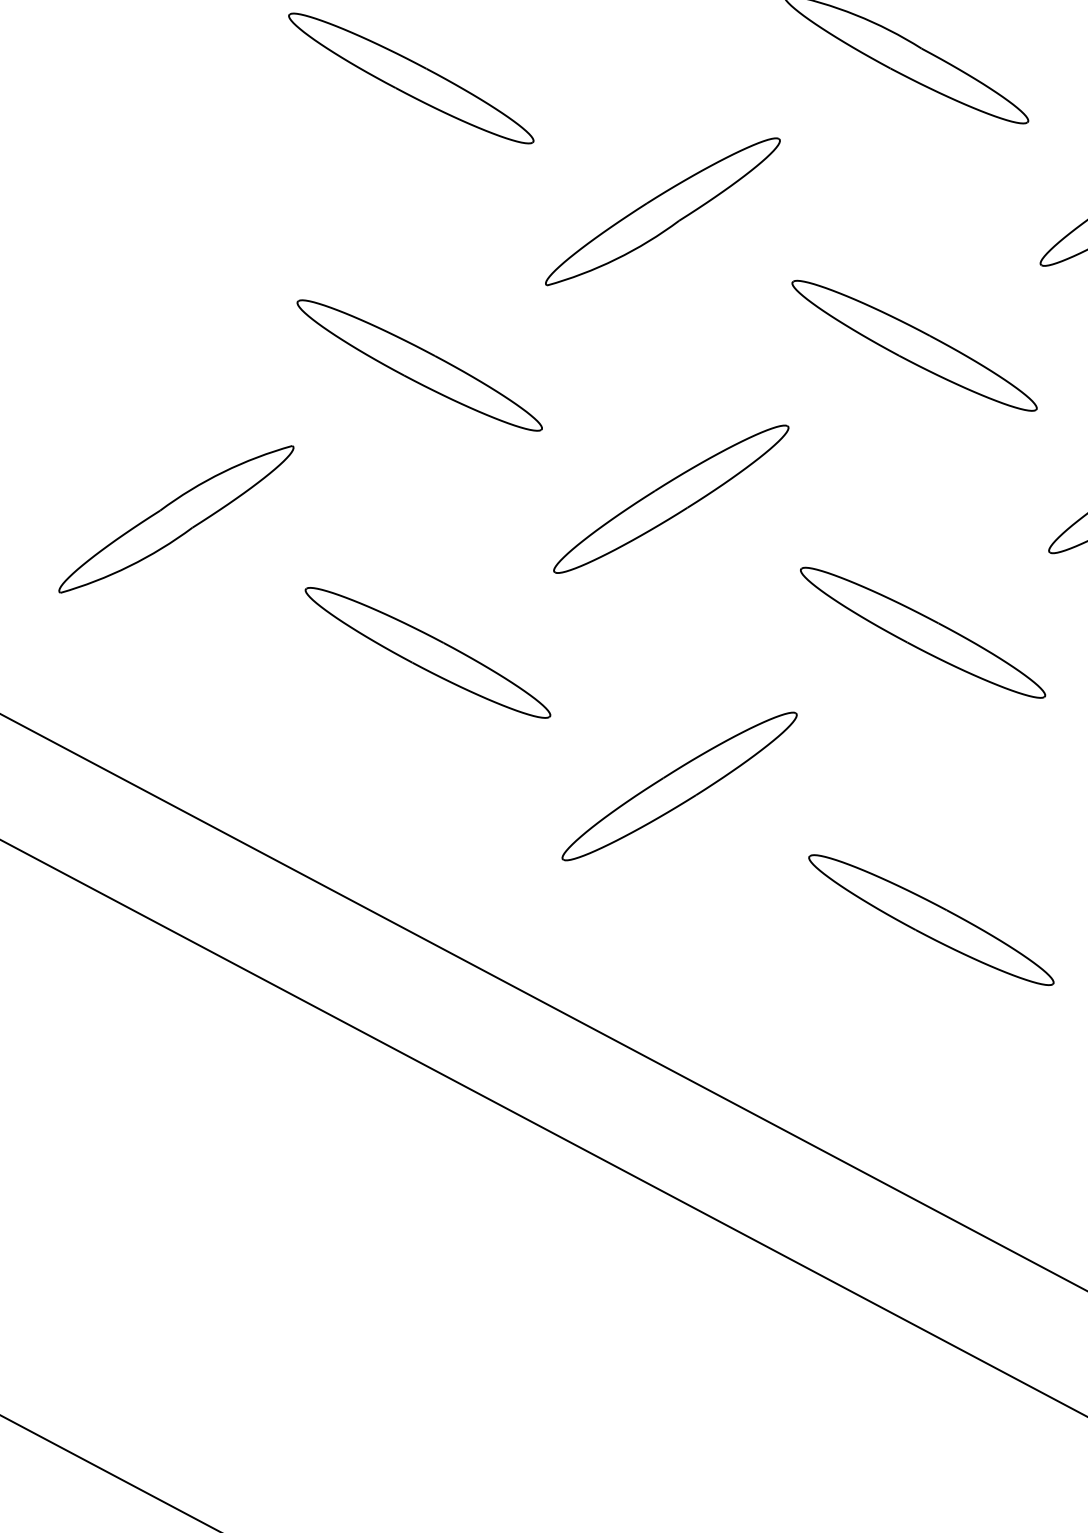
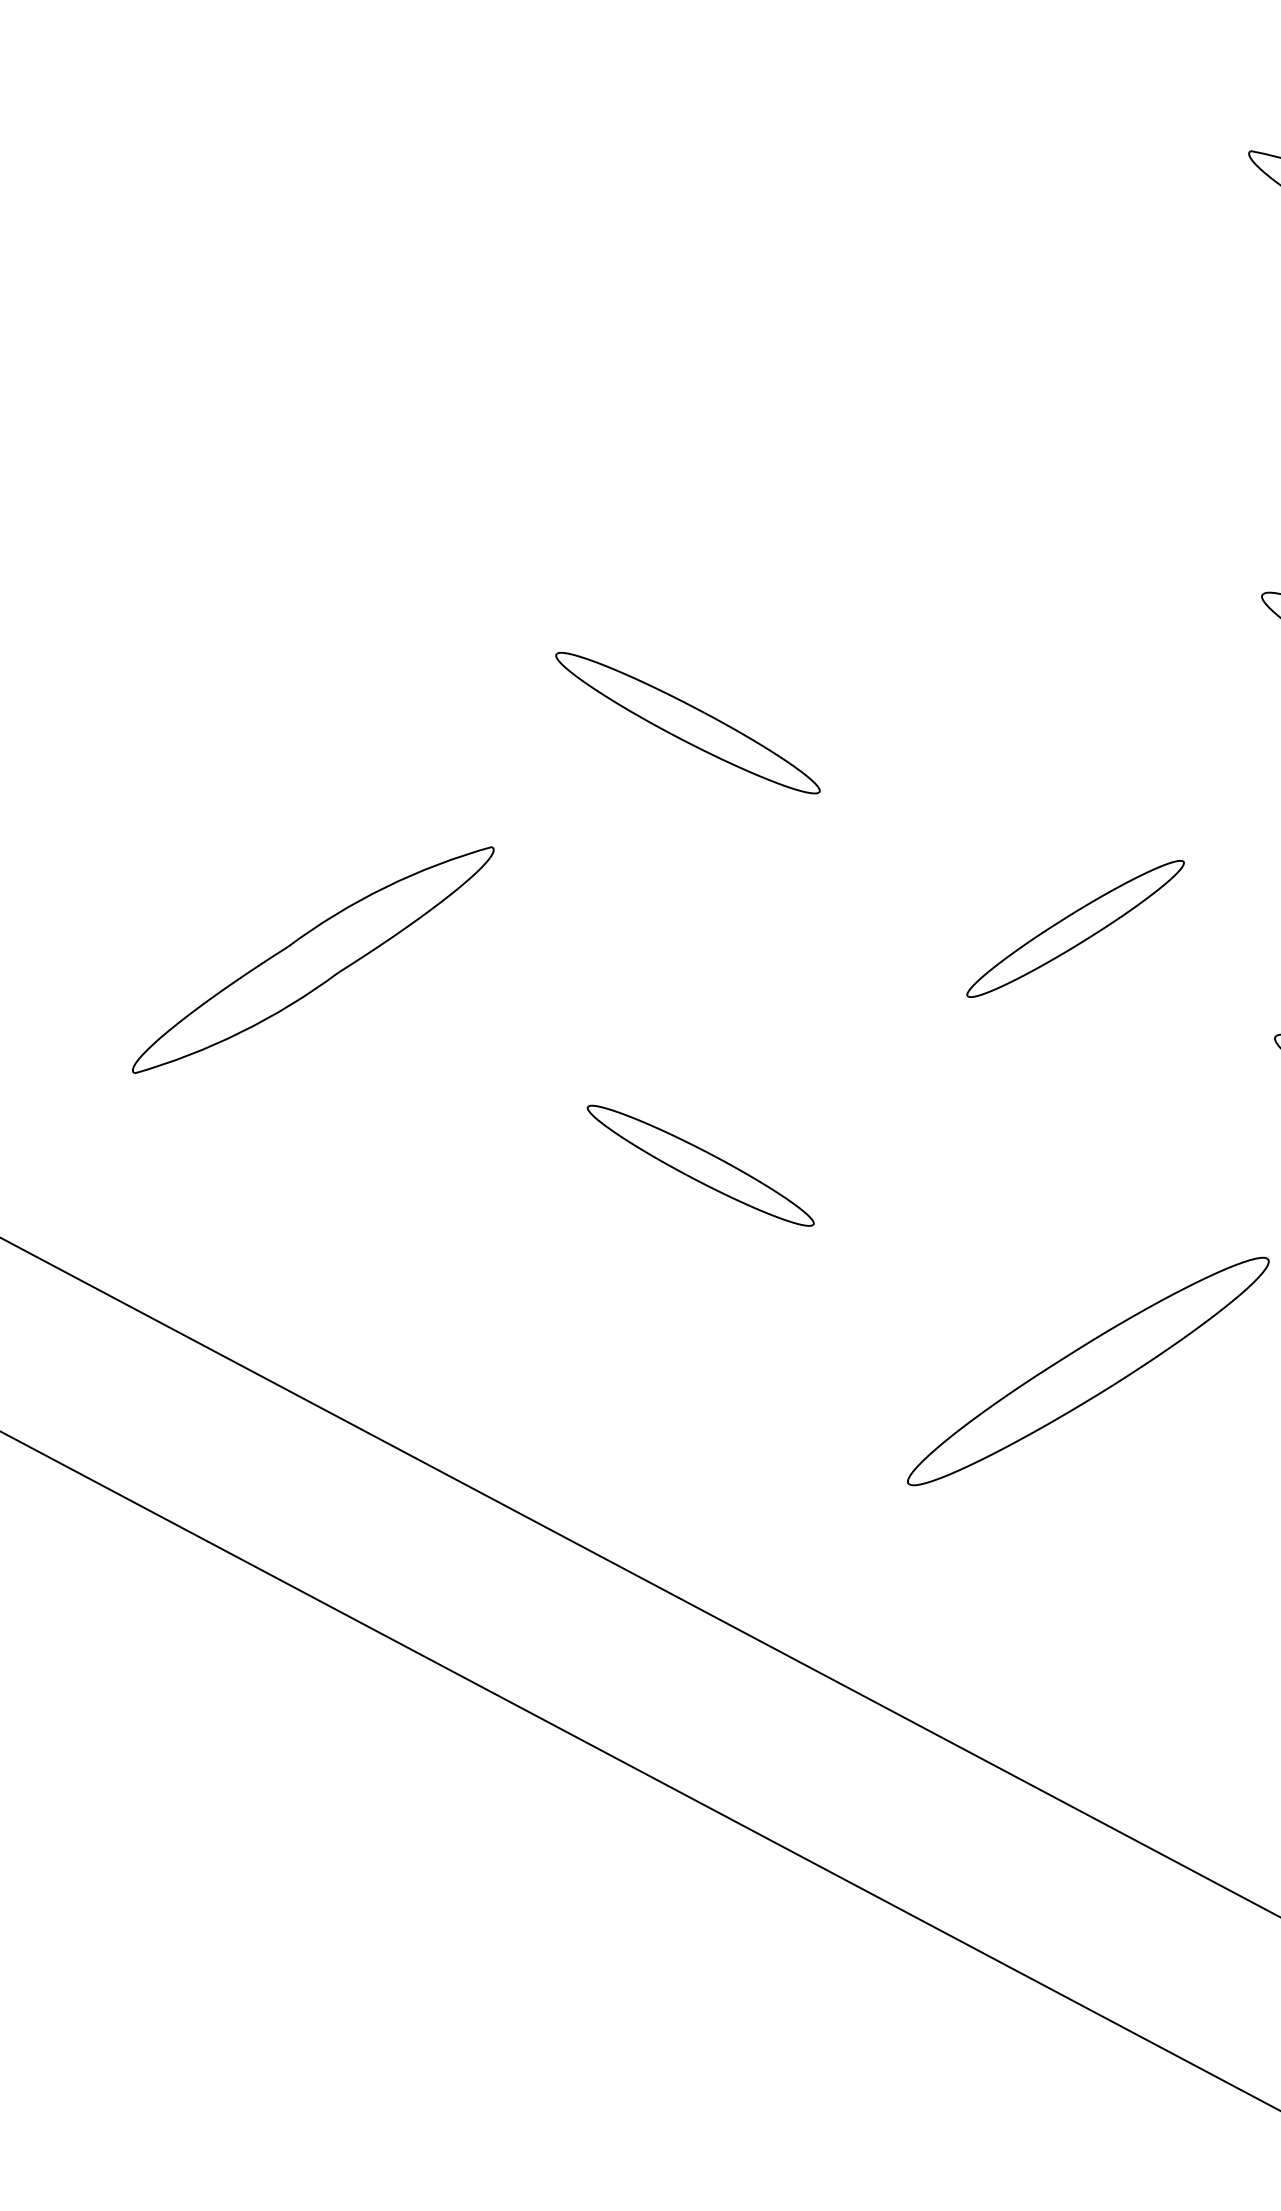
part: (411, 78) -> (675, 281), removed
part: (662, 211) -> (1061, 485), removed
part: (419, 365) -> (687, 723), size x0.7
part: (671, 498) -> (1075, 927), size x0.6
part: (427, 652) -> (699, 1165), size x0.6

